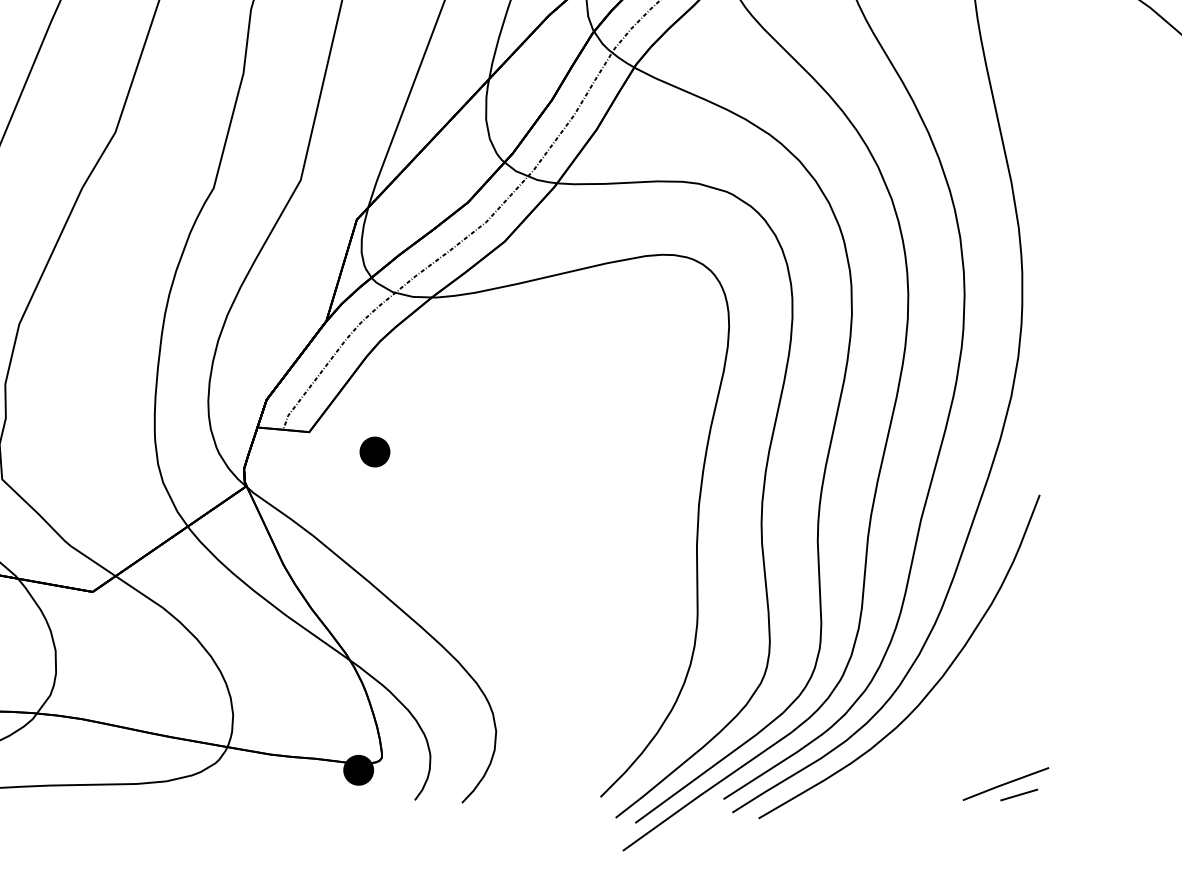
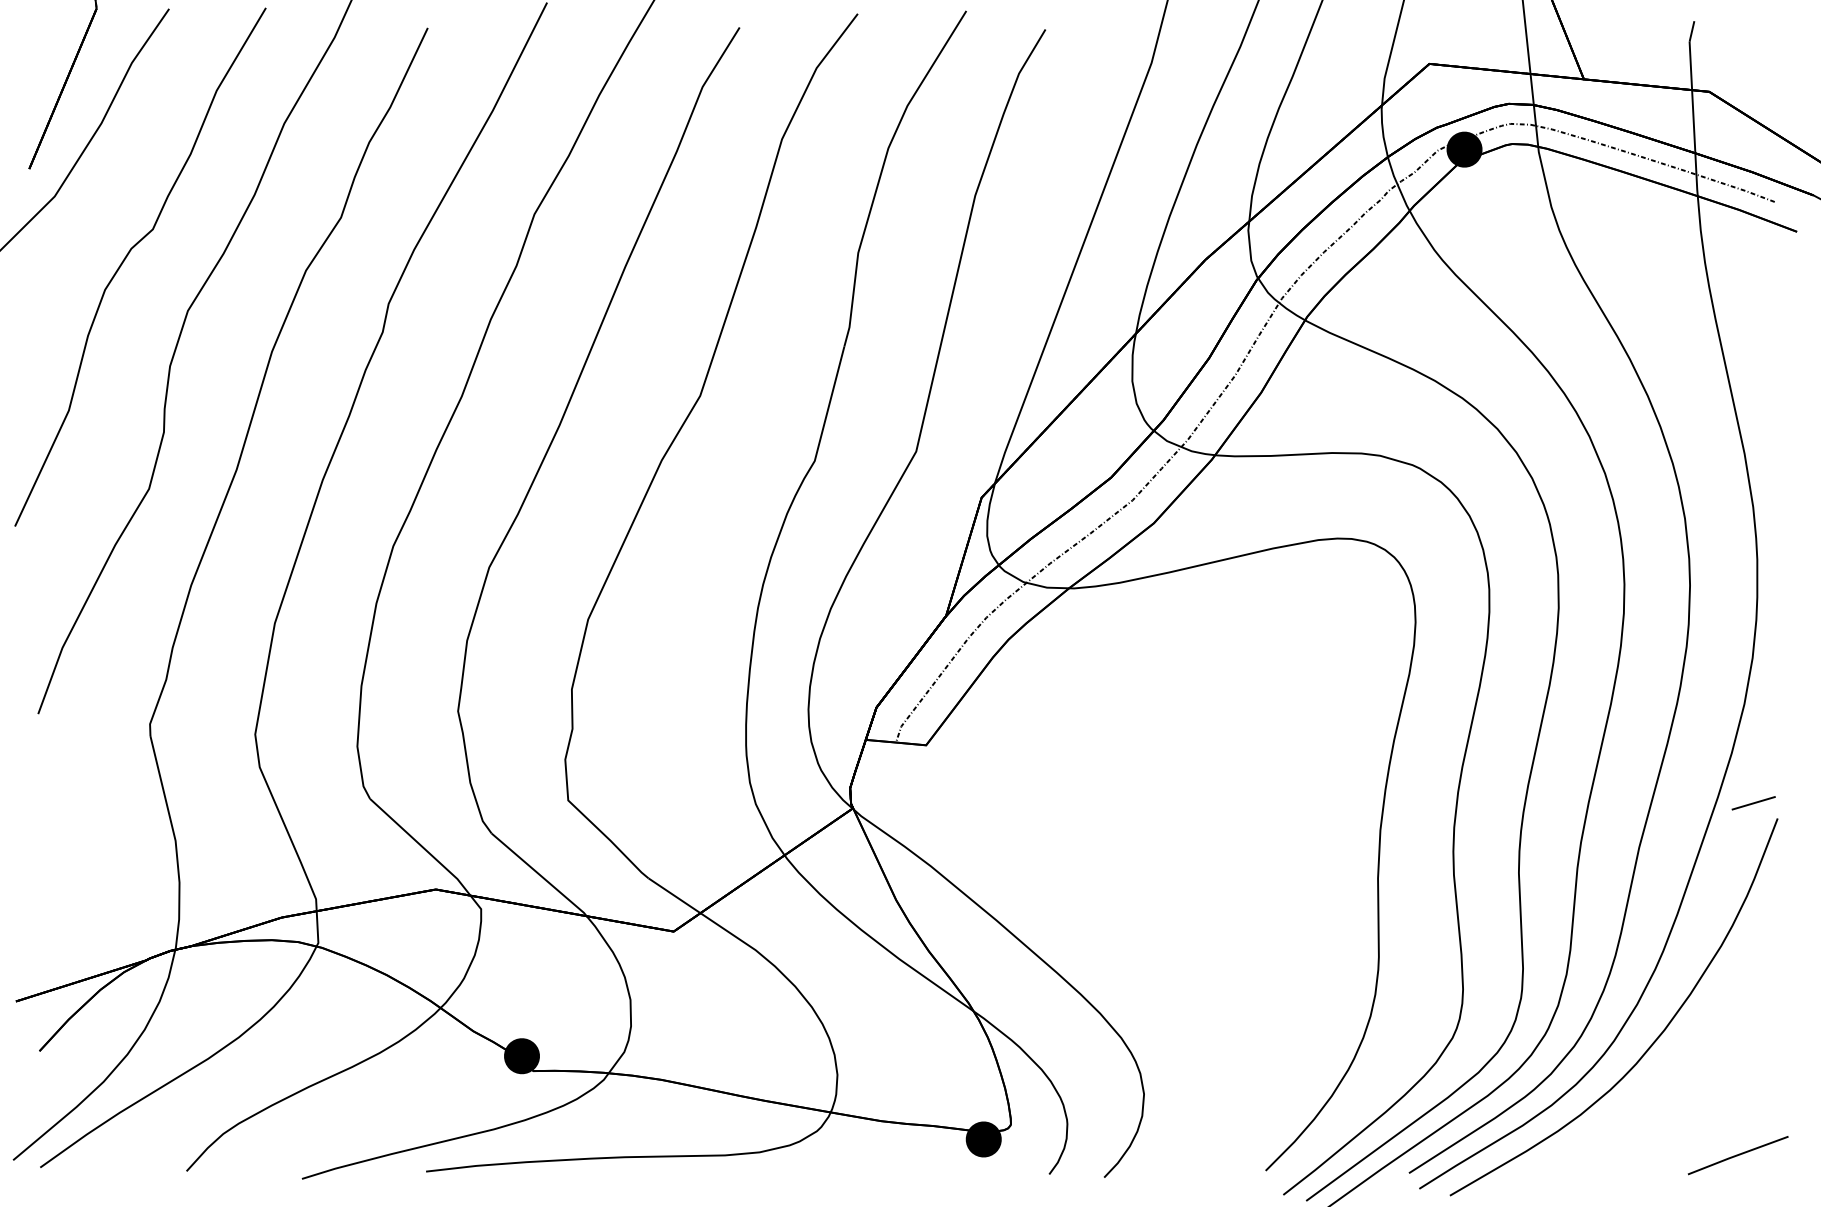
part: (374, 452) -> (1002, 768), removed
line: (1019, 795) -> (1753, 803), moved

